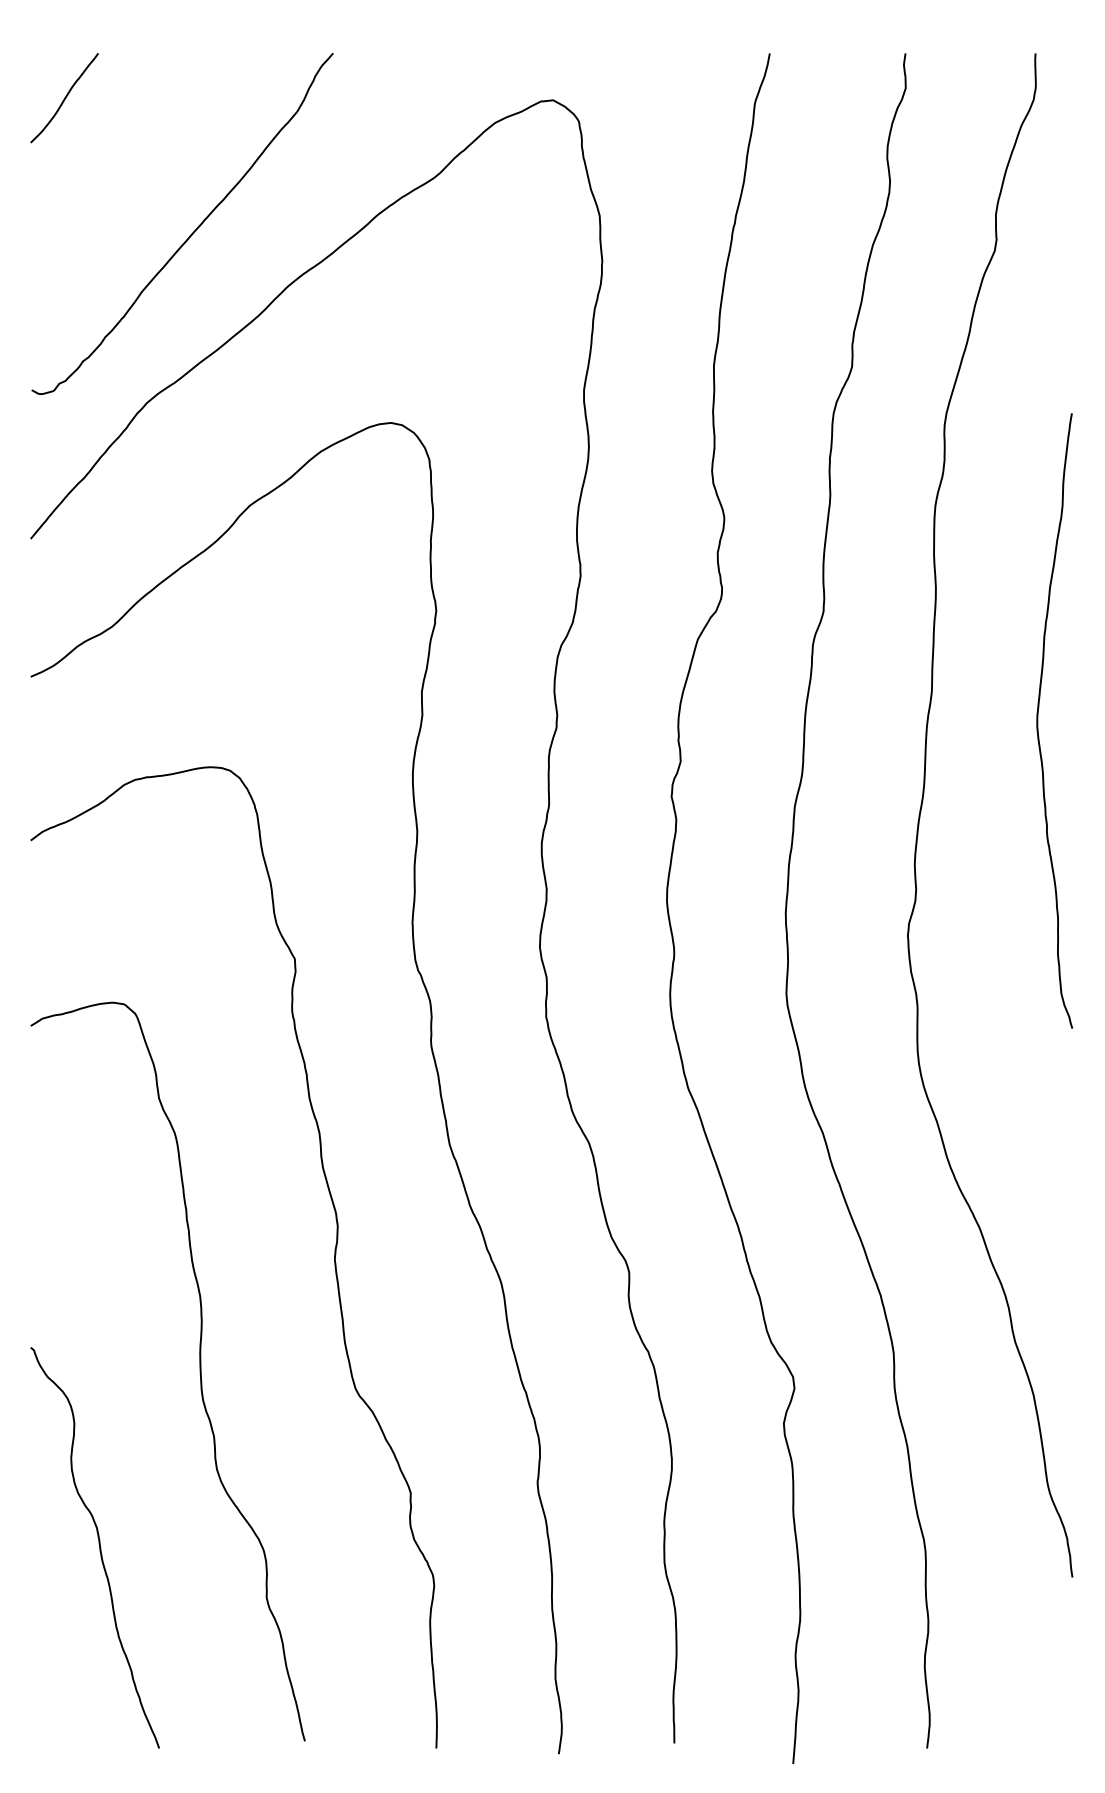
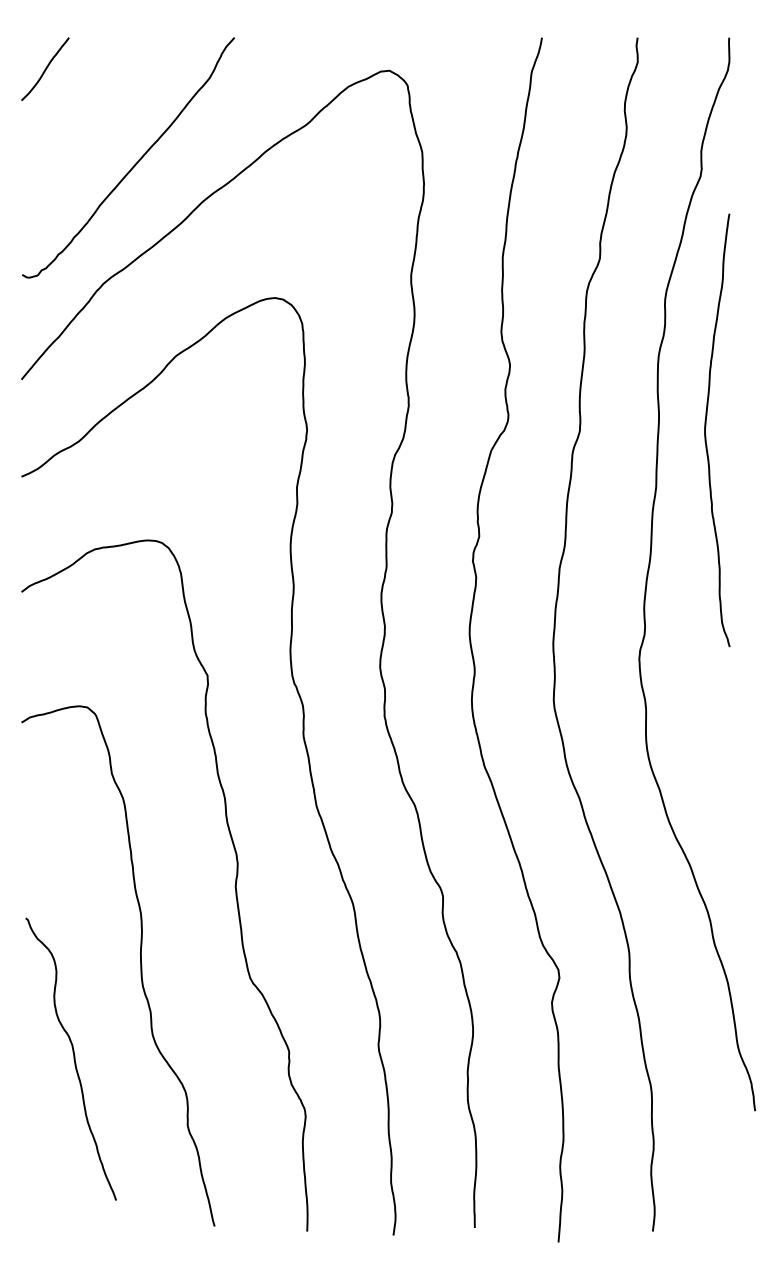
curve: (1038, 720) -> (705, 430), moved
curve: (98, 1544) -> (73, 1056), moved

